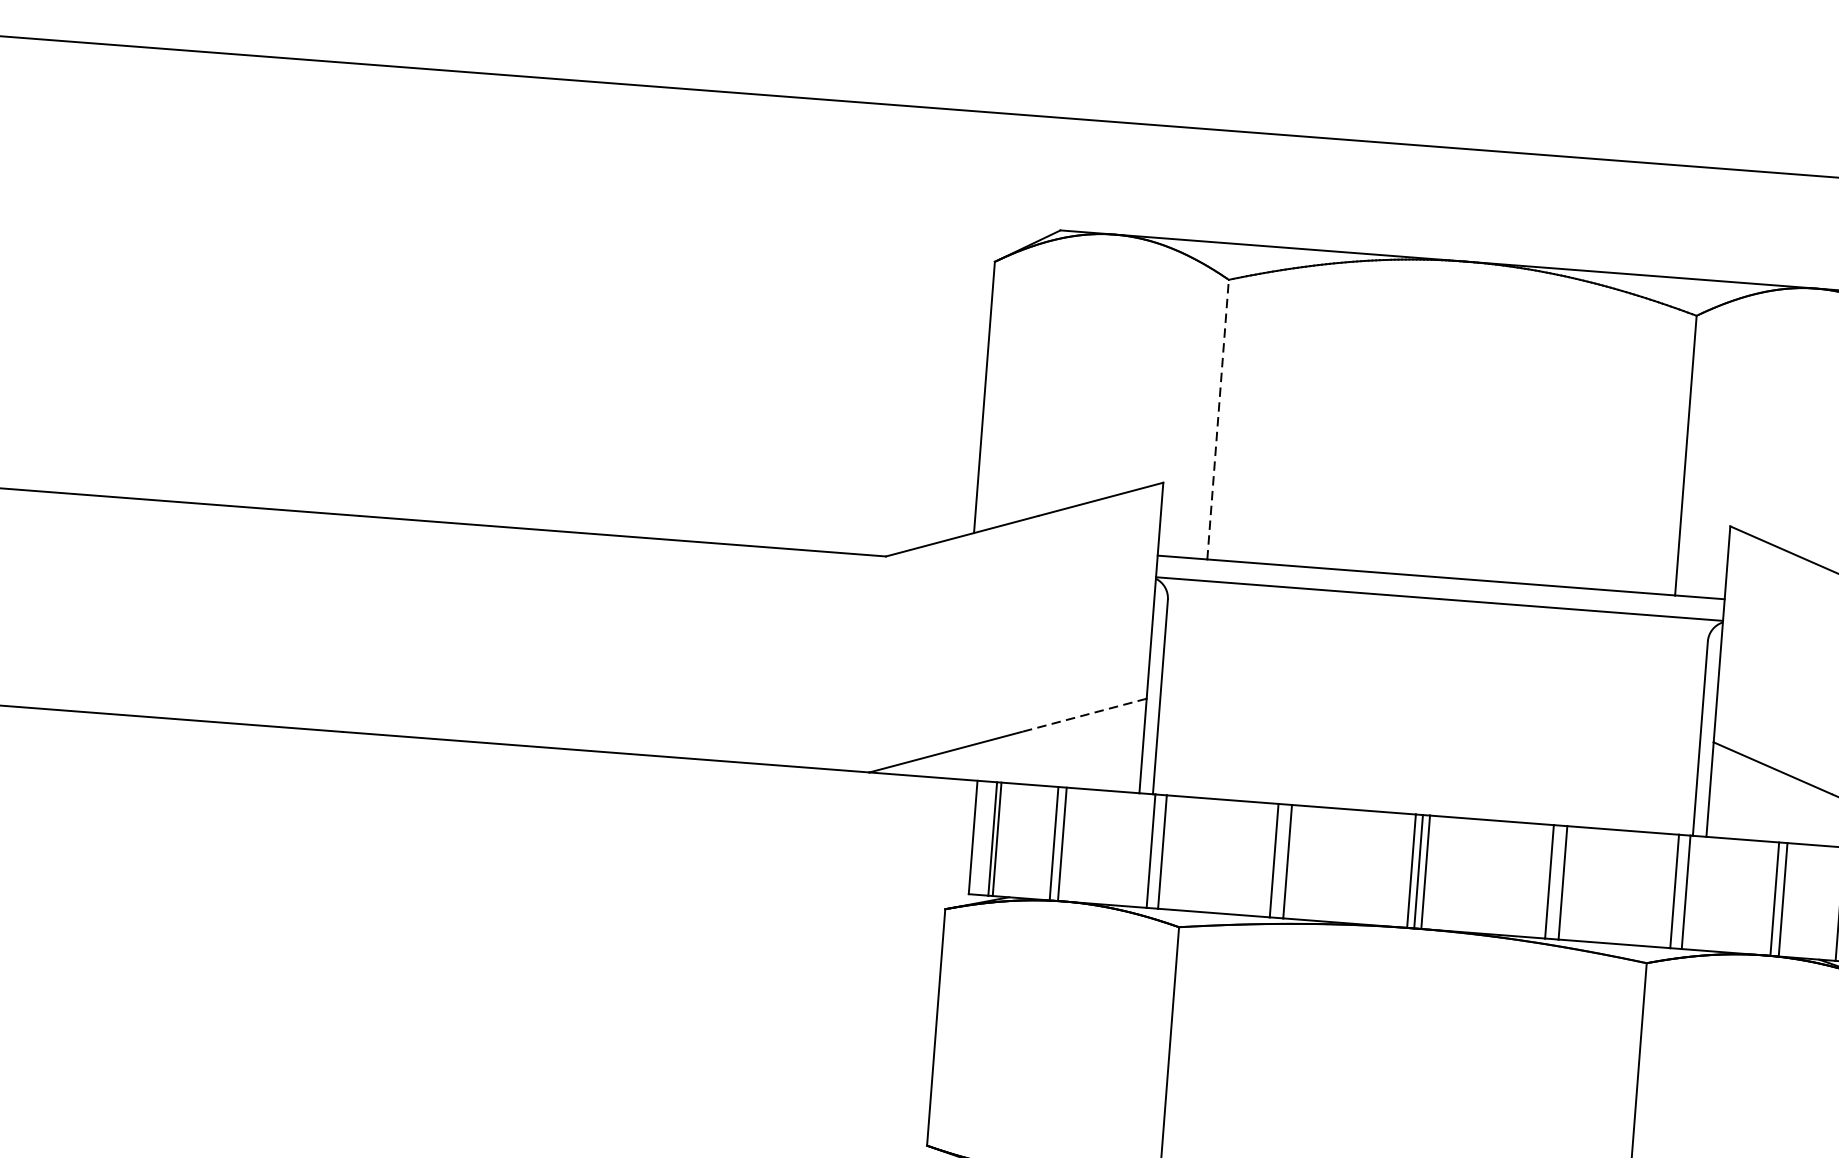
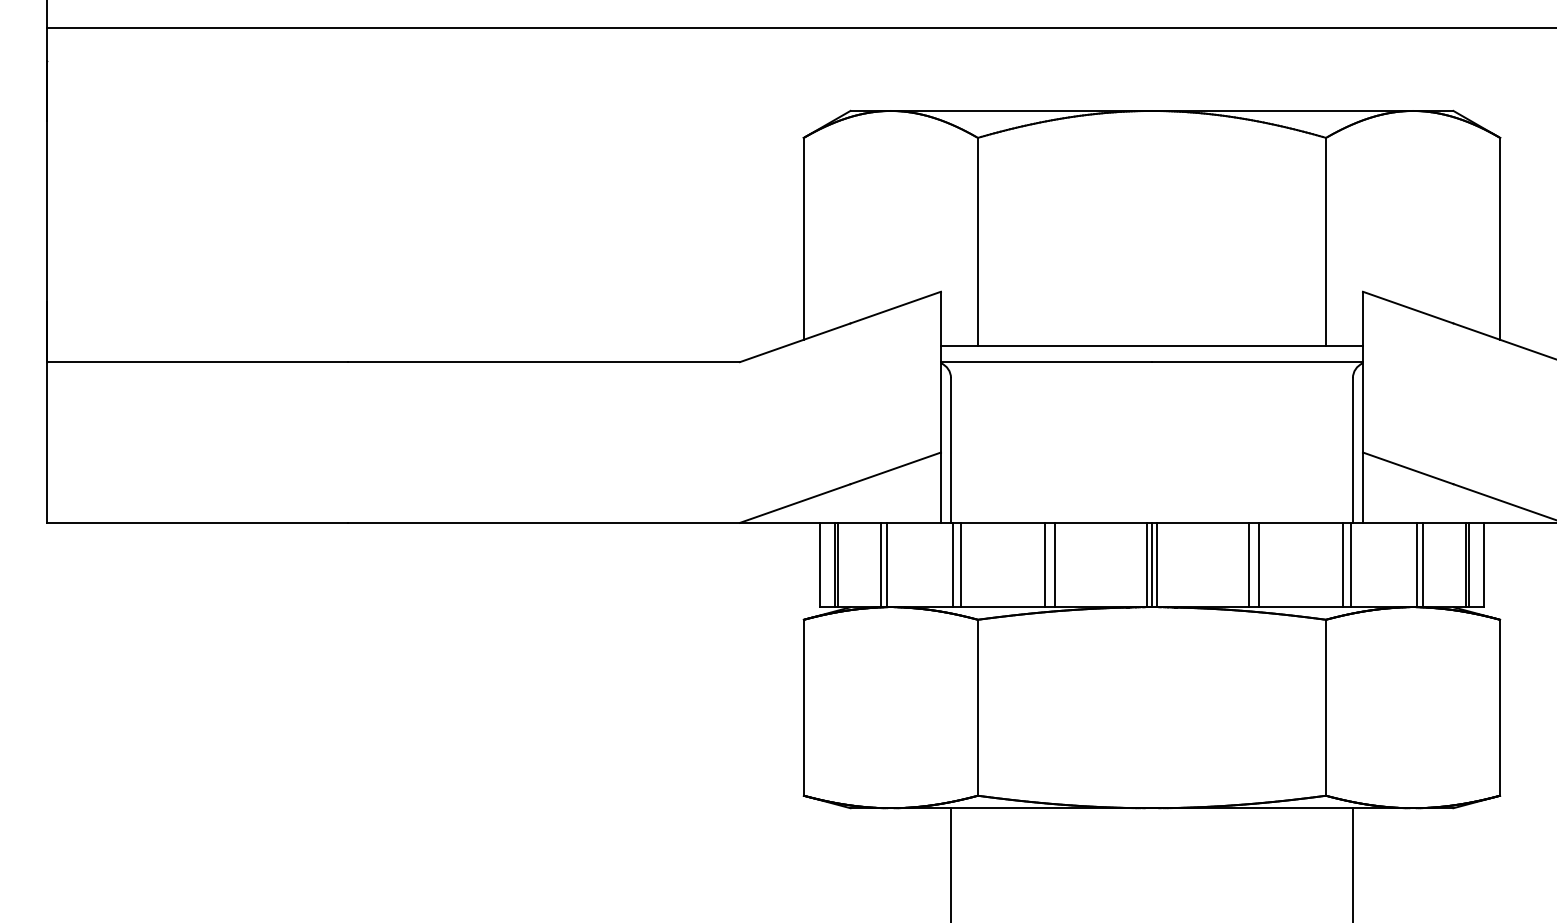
line: (1217, 418) -> (977, 241), dashed -> solid
line: (1083, 715) -> (895, 468), dashed -> solid

